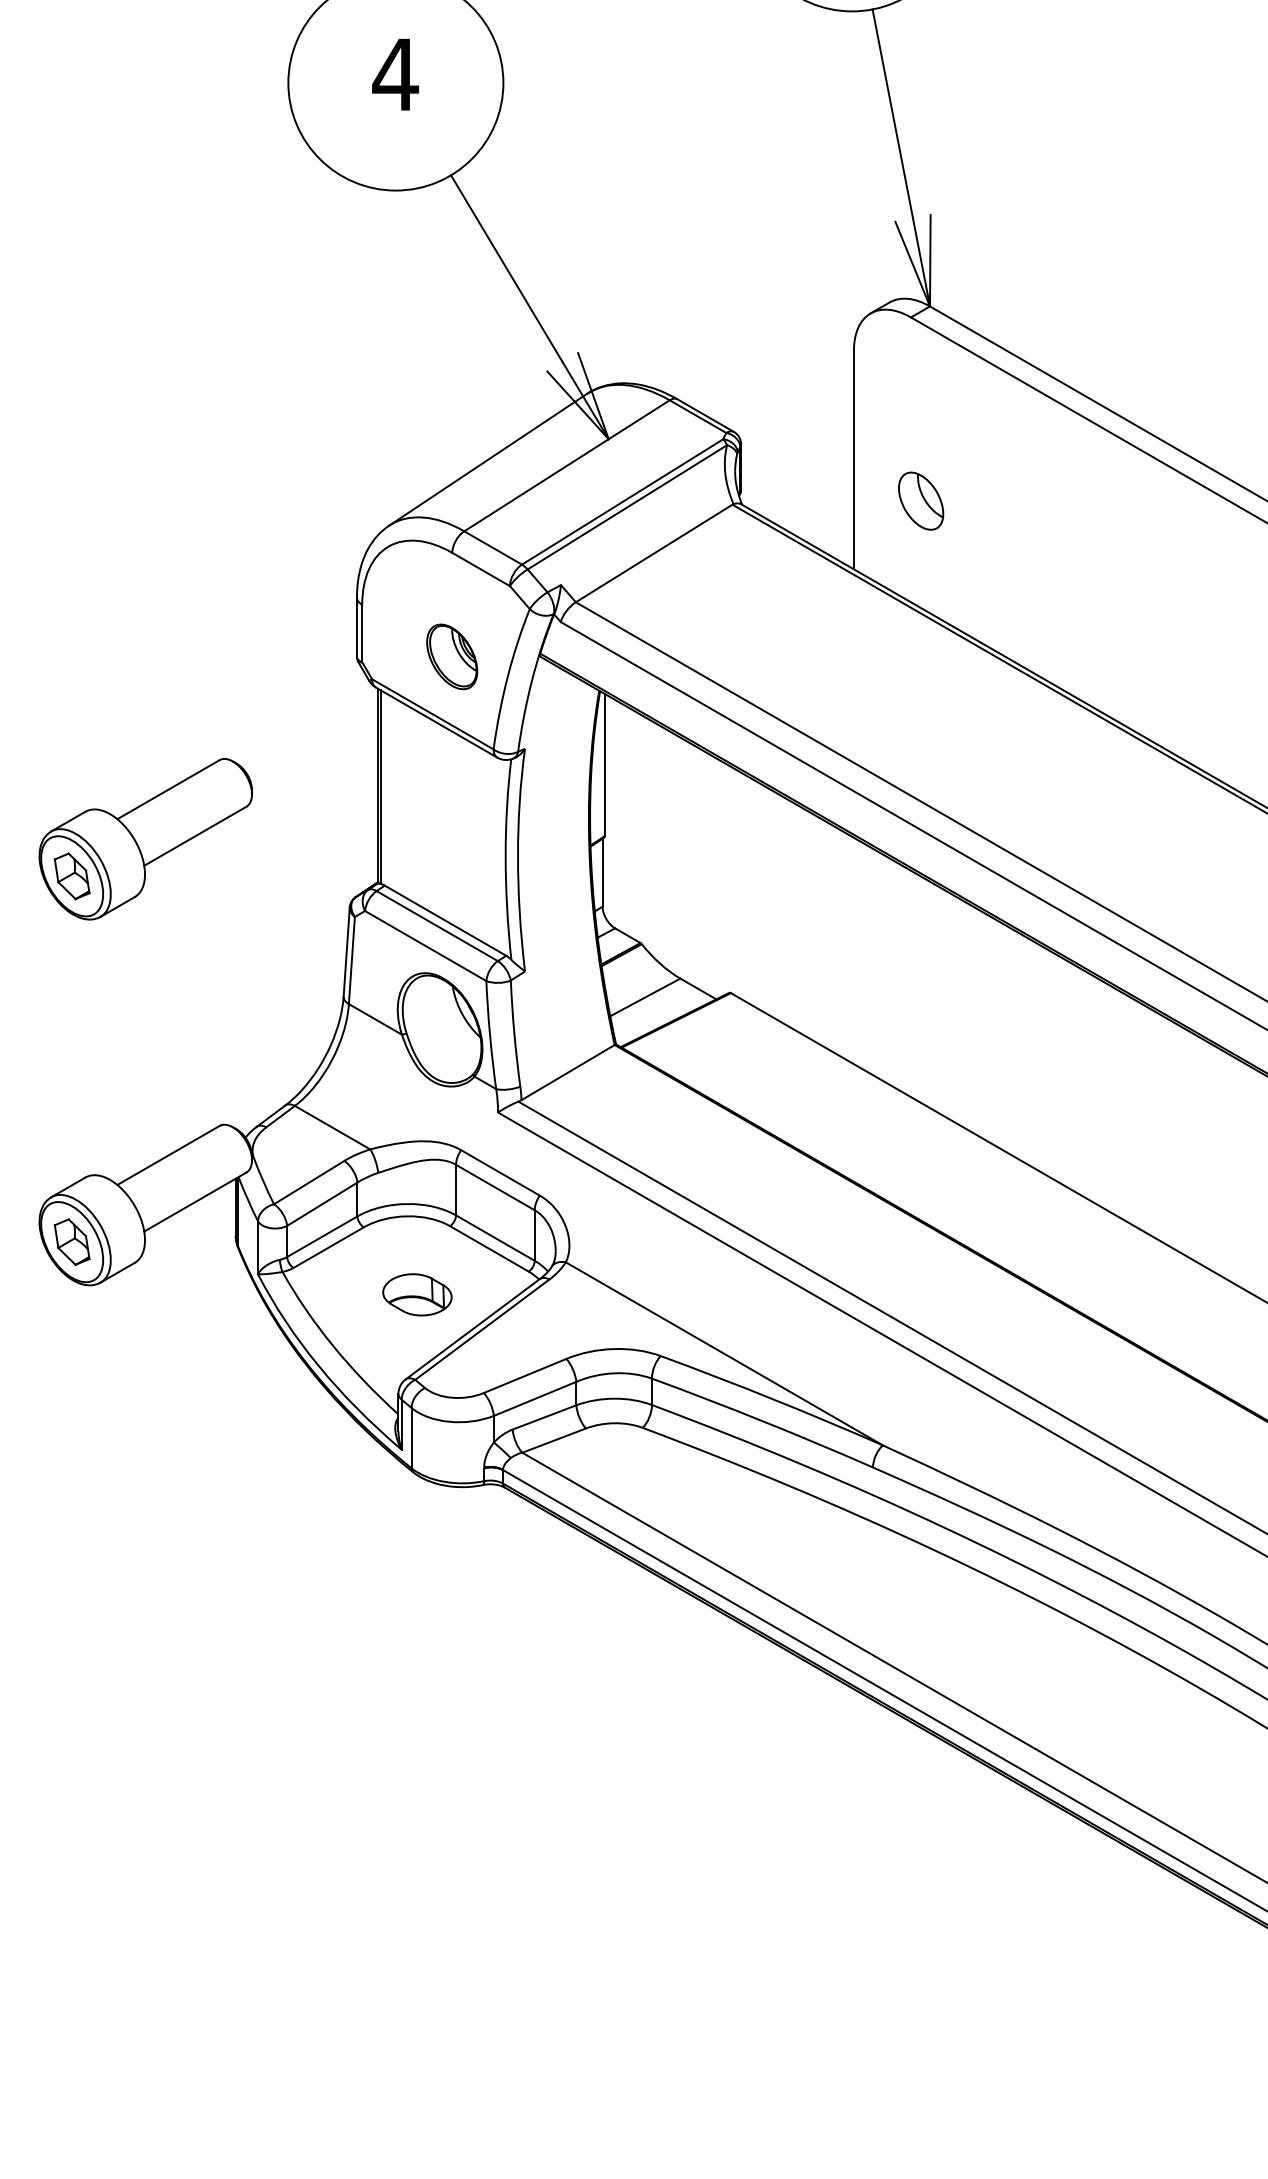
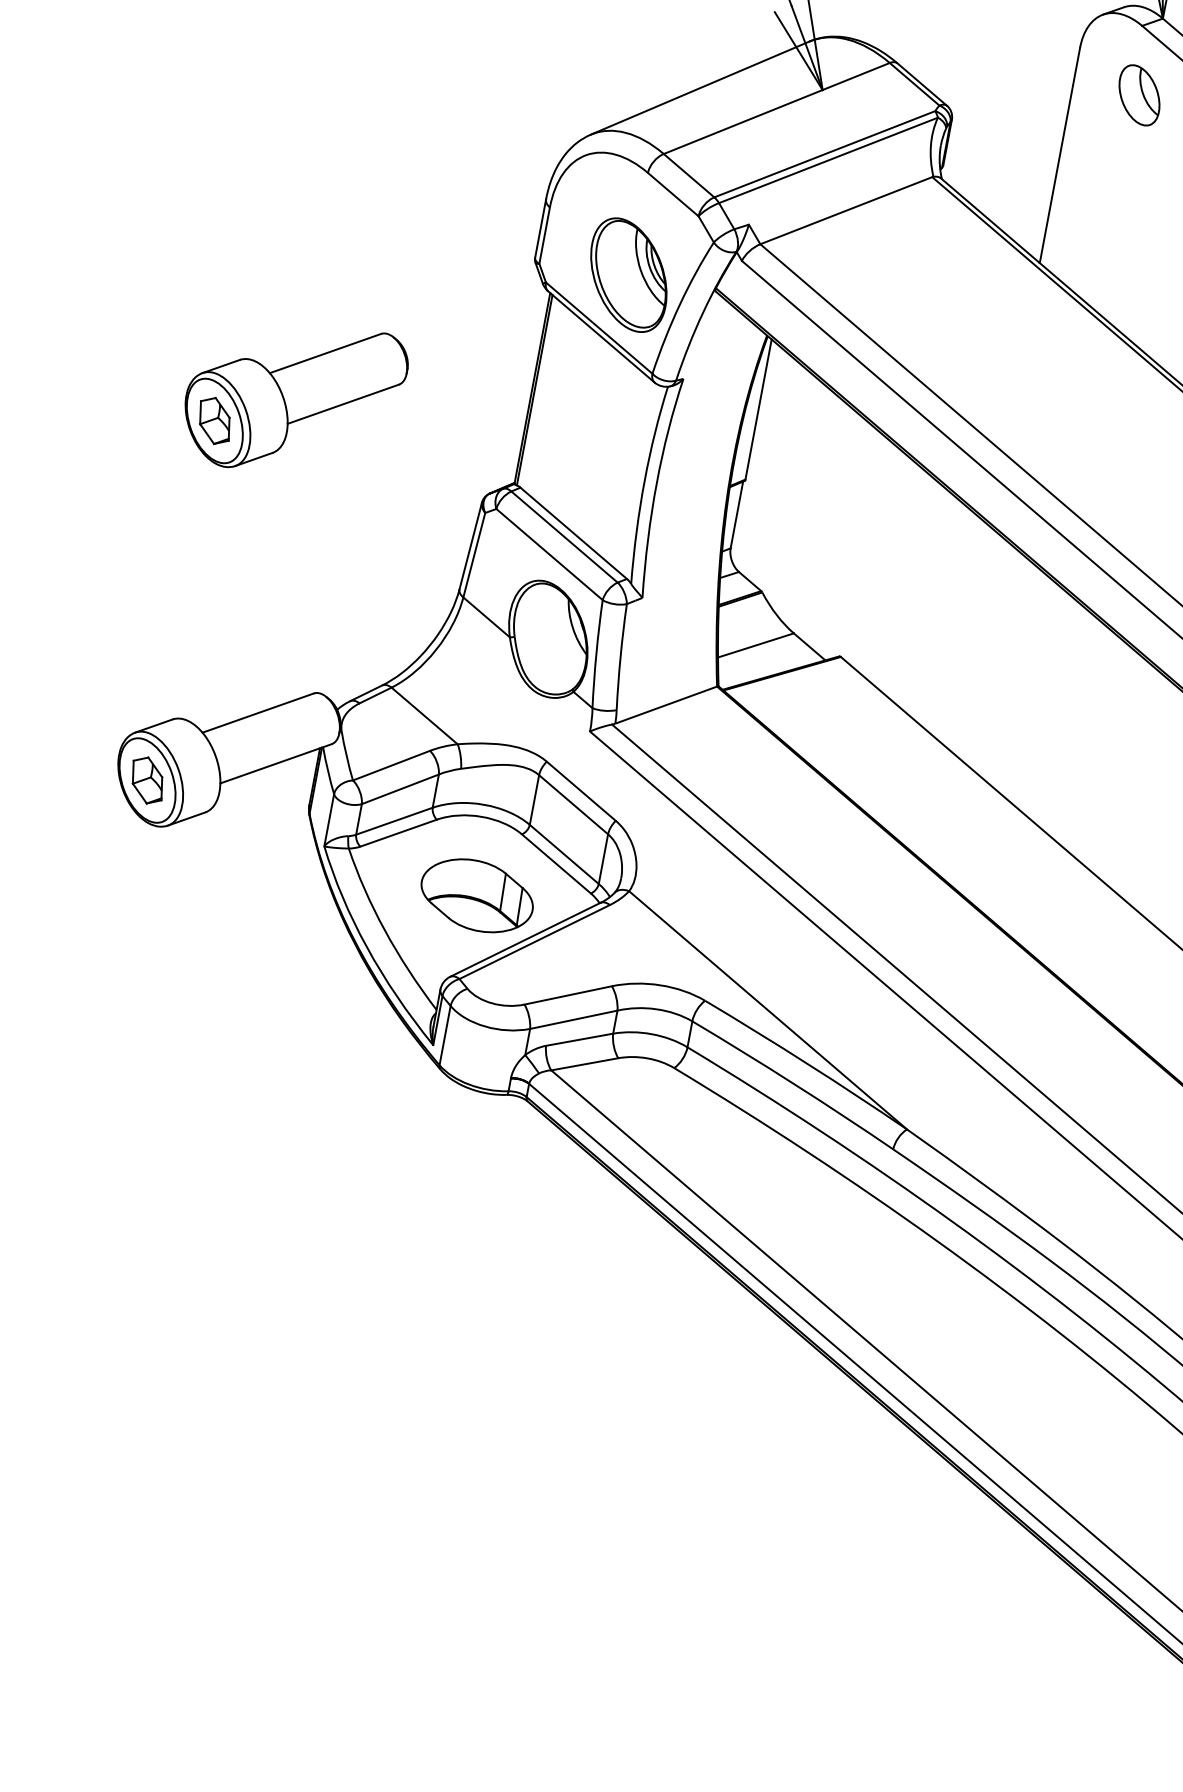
part: (921, 500) -> (1139, 94), moved
part: (451, 656) -> (628, 274), size x1.67
part: (417, 1294) -> (477, 895), size x1.67

